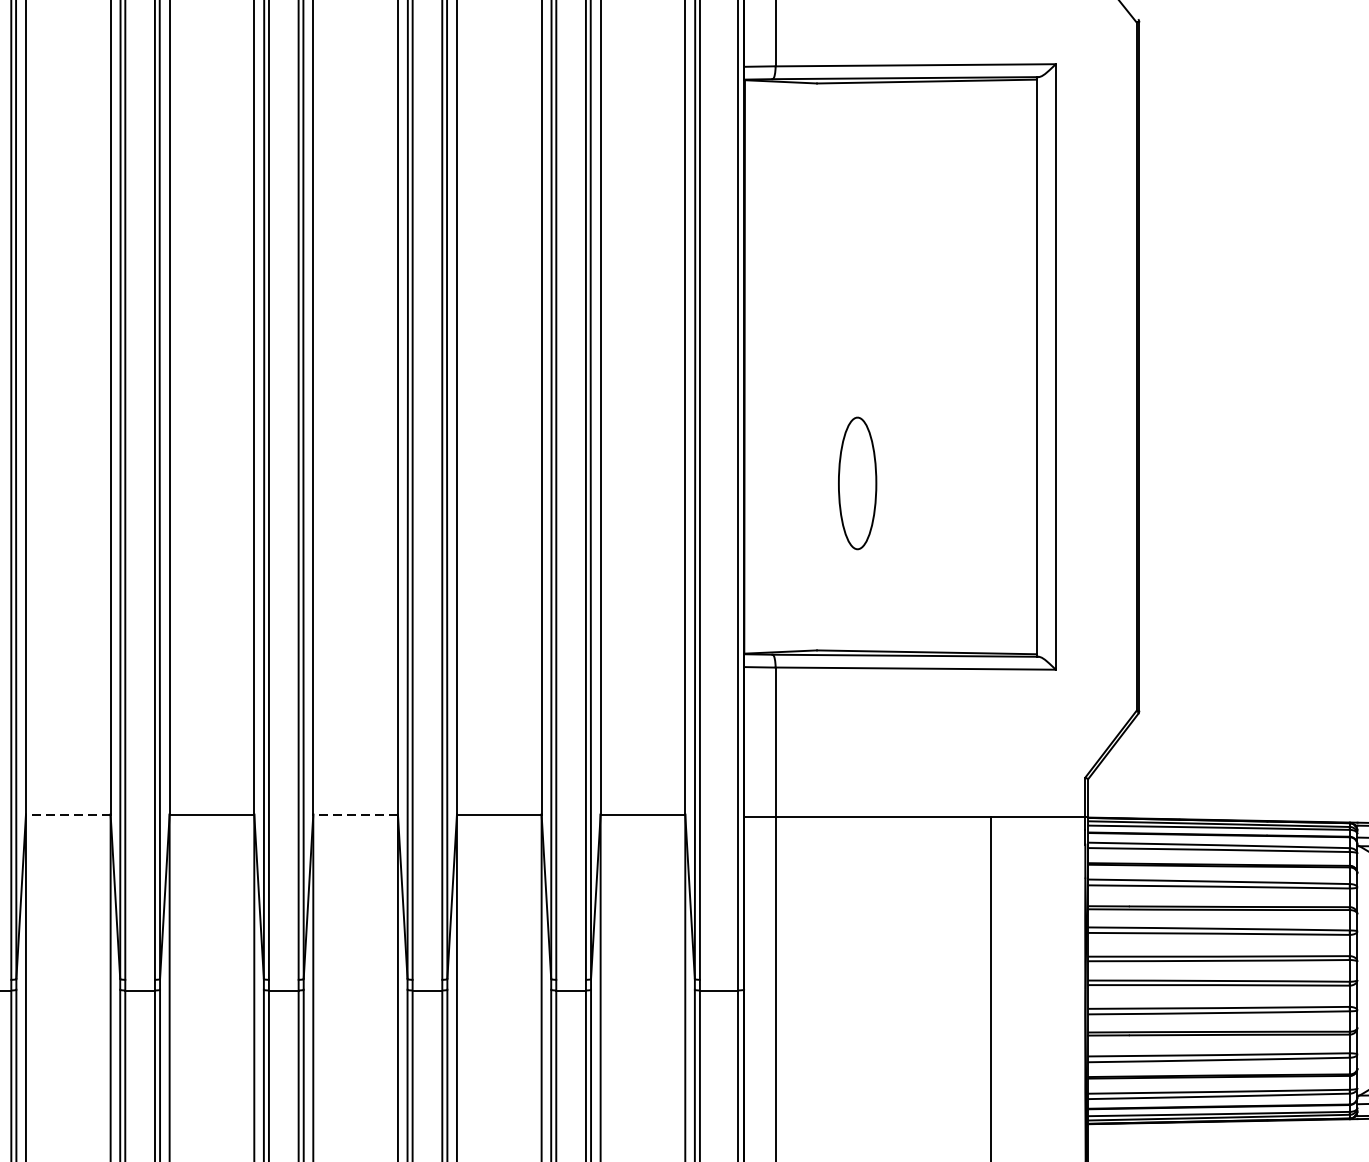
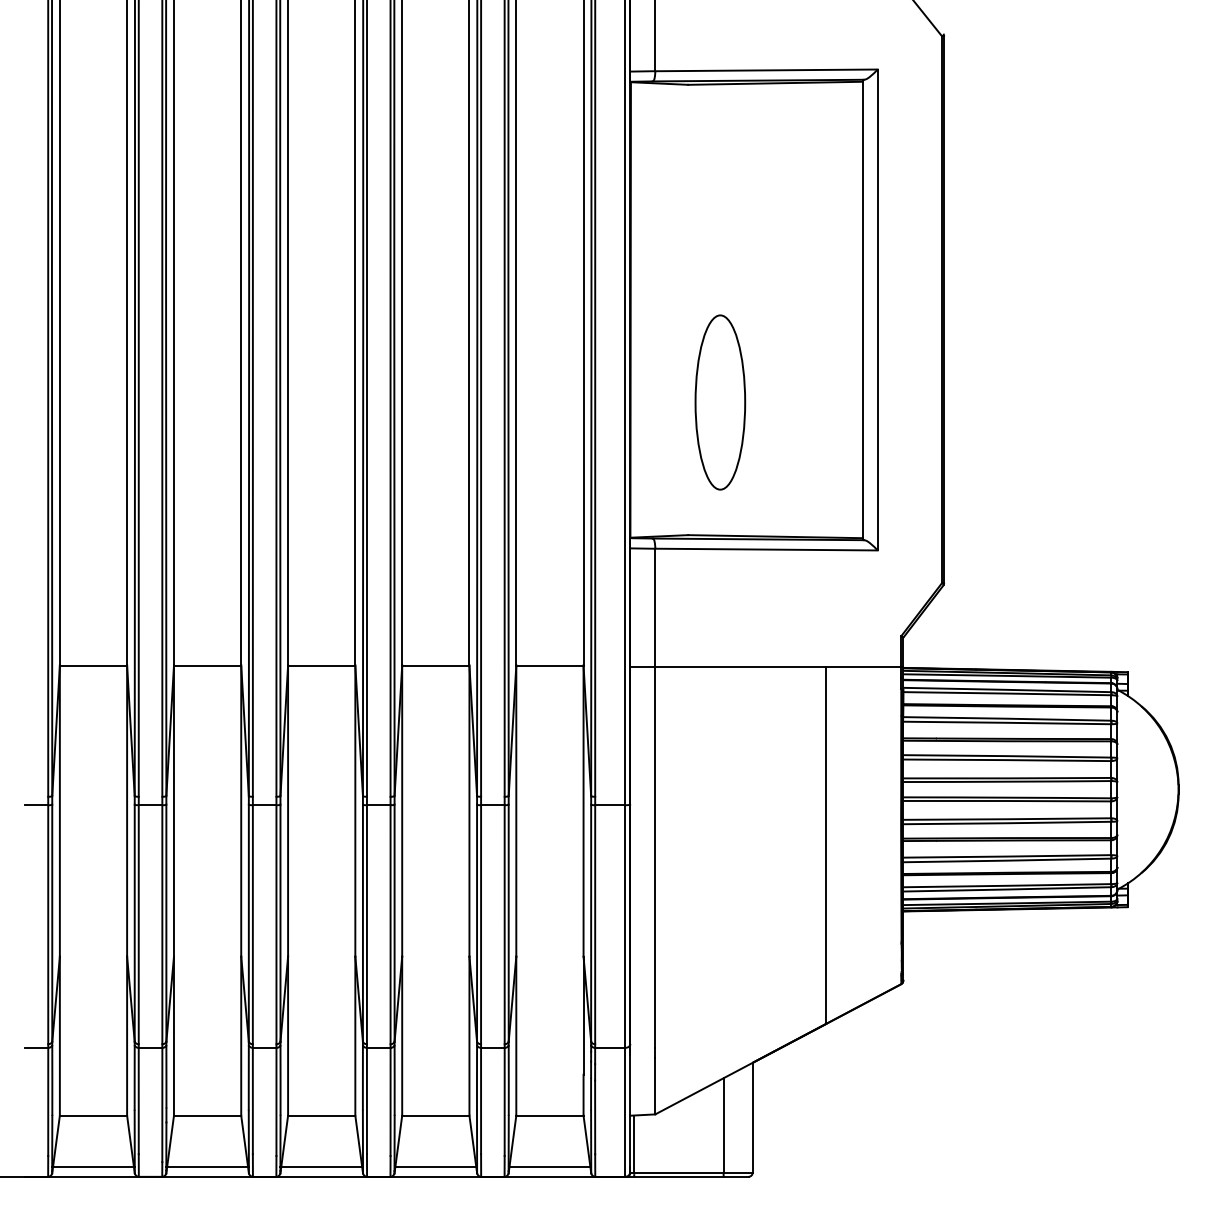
part: (857, 483) -> (720, 402), size x1.67
line: (68, 814) -> (93, 665), dashed -> solid
line: (355, 814) -> (321, 665), dashed -> solid

